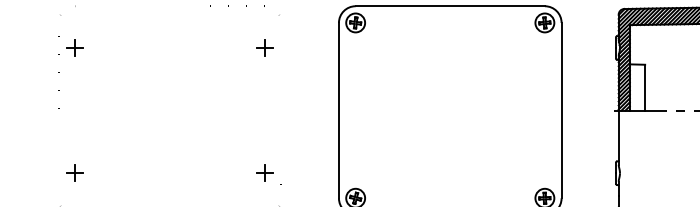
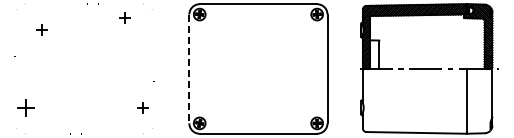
part: (74, 46) -> (41, 29), moved
part: (263, 46) -> (124, 17), moved
line: (339, 111) -> (189, 69), solid -> dashed
part: (74, 172) -> (25, 107), size x1.6

